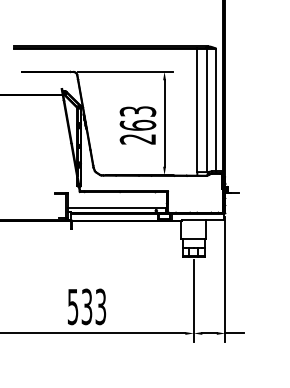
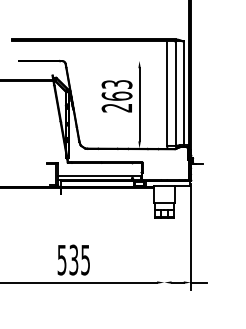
line: (125, 71) -> (106, 60), removed
text: (137, 125) -> (116, 96), moved
line: (193, 301) -> (164, 255), removed
text: (101, 306) -> (86, 259), 533 -> 535

